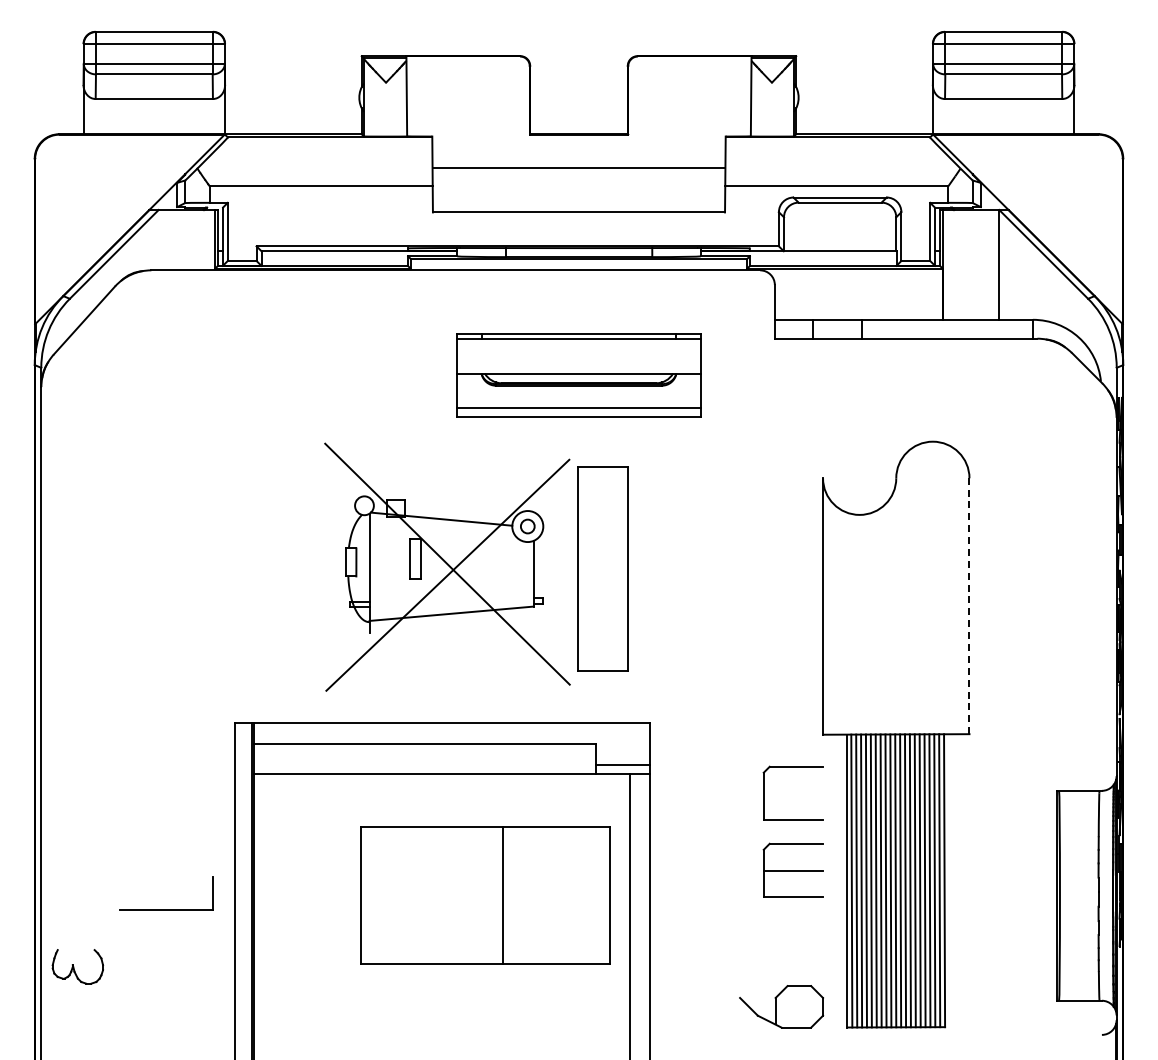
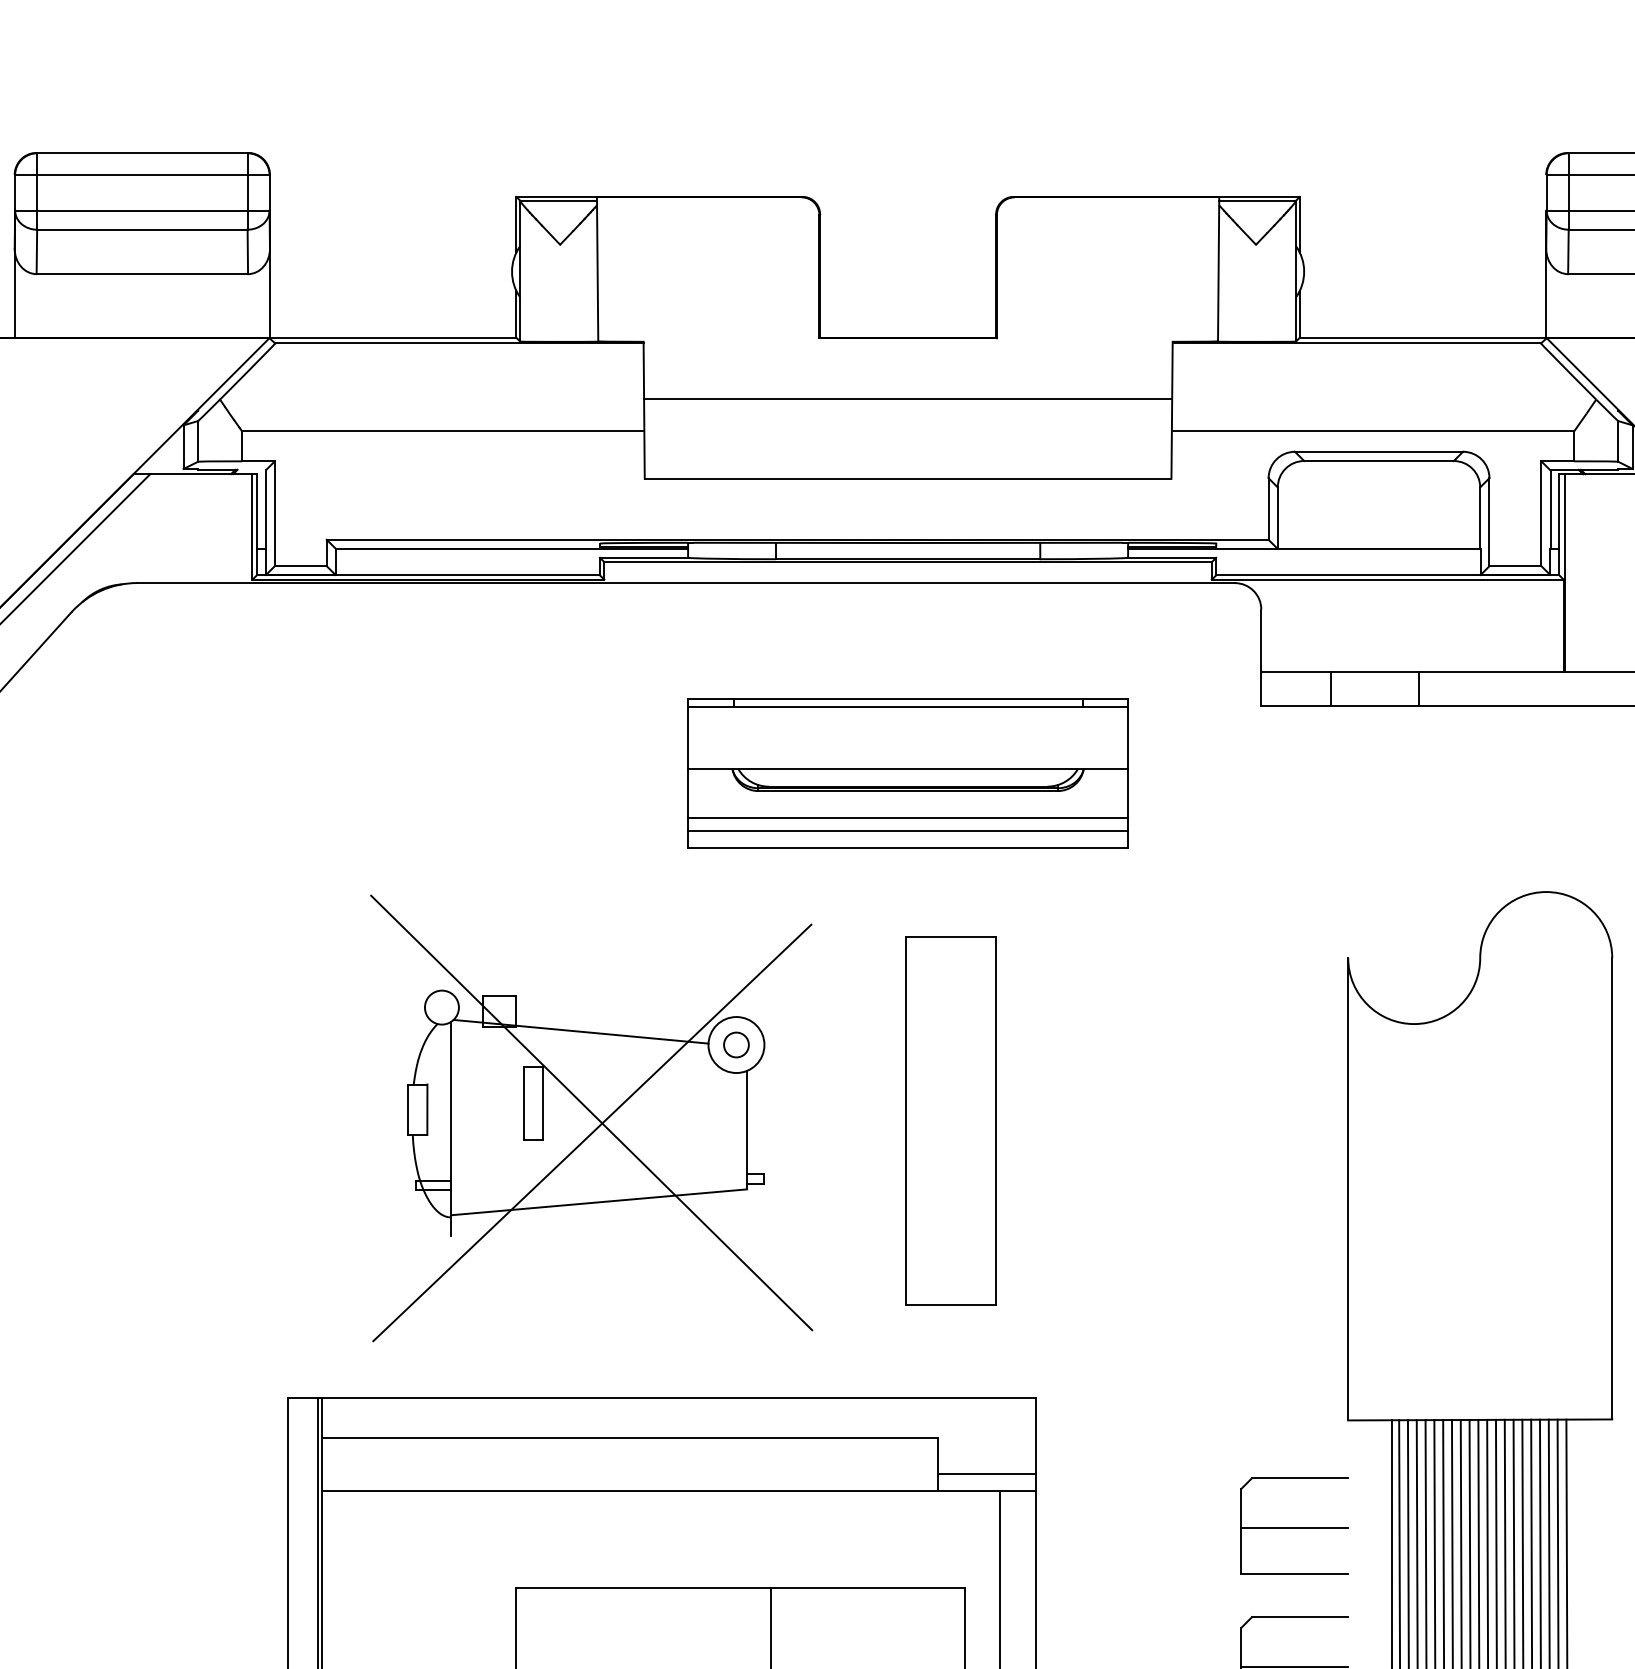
line: (578, 400) -> (907, 817), added
part: (447, 566) -> (591, 1117), moved
line: (969, 606) -> (1612, 1189), dashed -> solid
line: (793, 794) -> (1294, 1528), added

